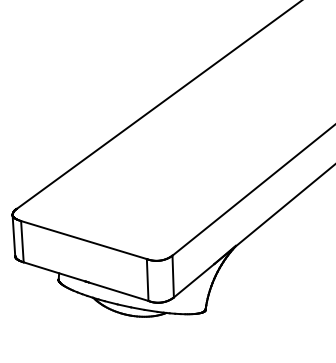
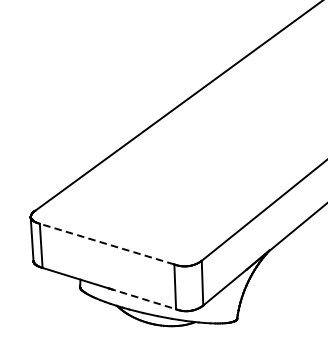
line: (84, 240) -> (107, 244), solid -> dashed
line: (117, 291) -> (142, 299), solid -> dashed

